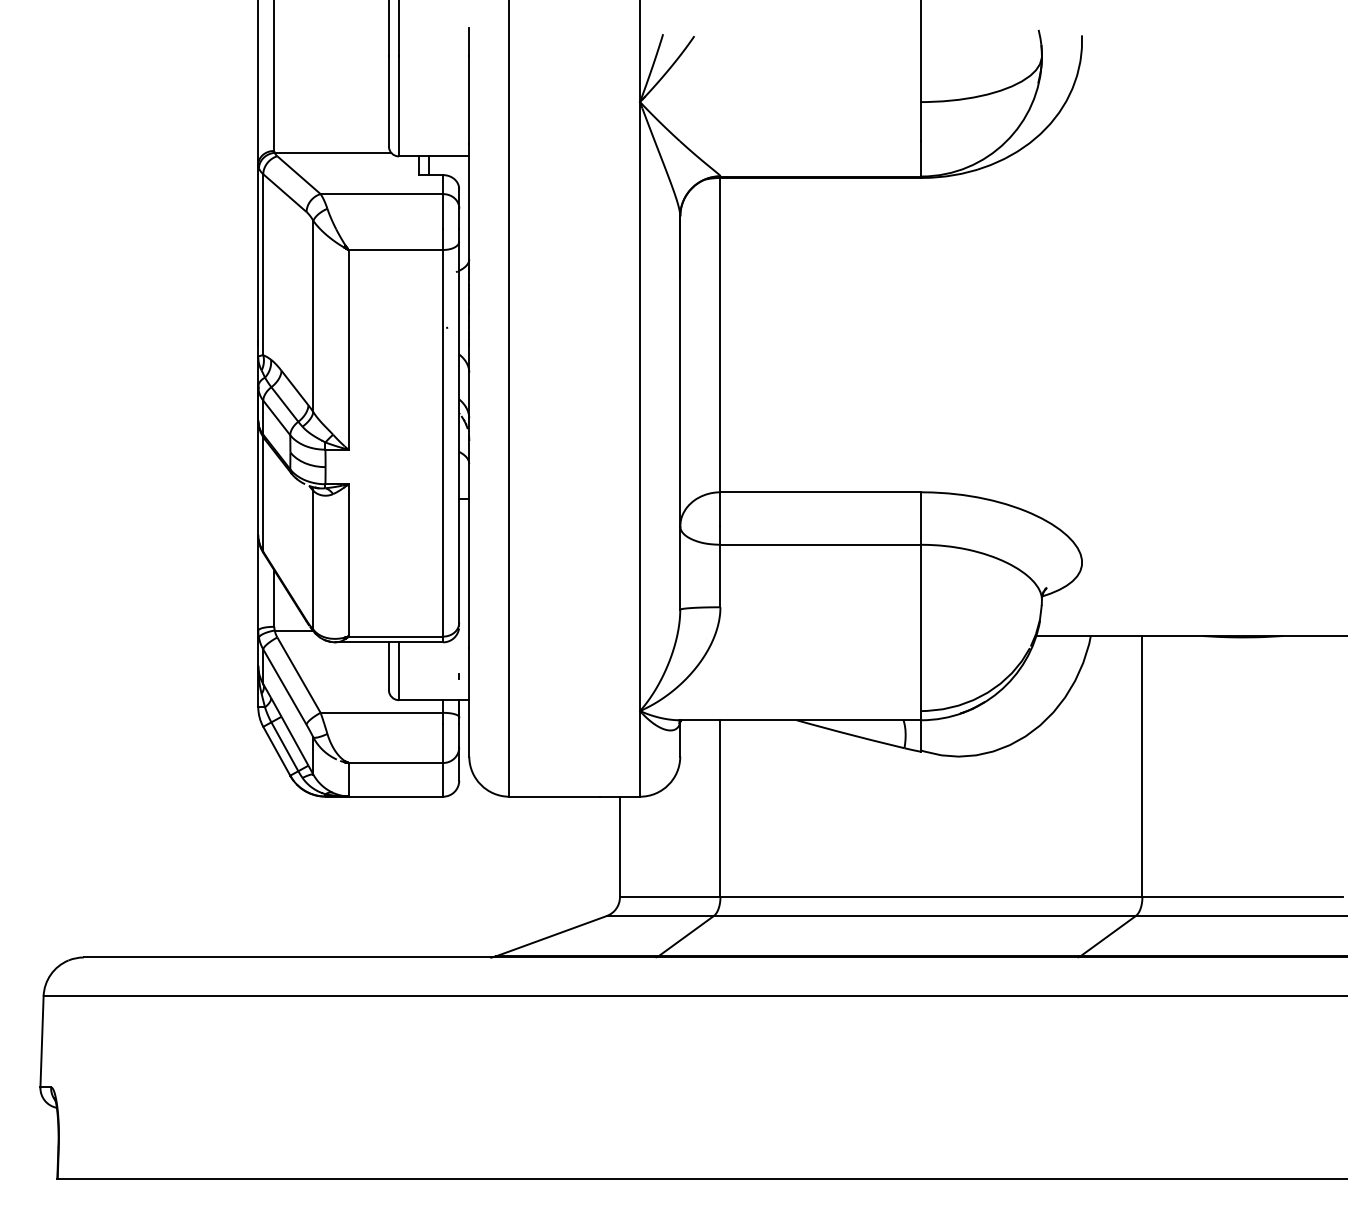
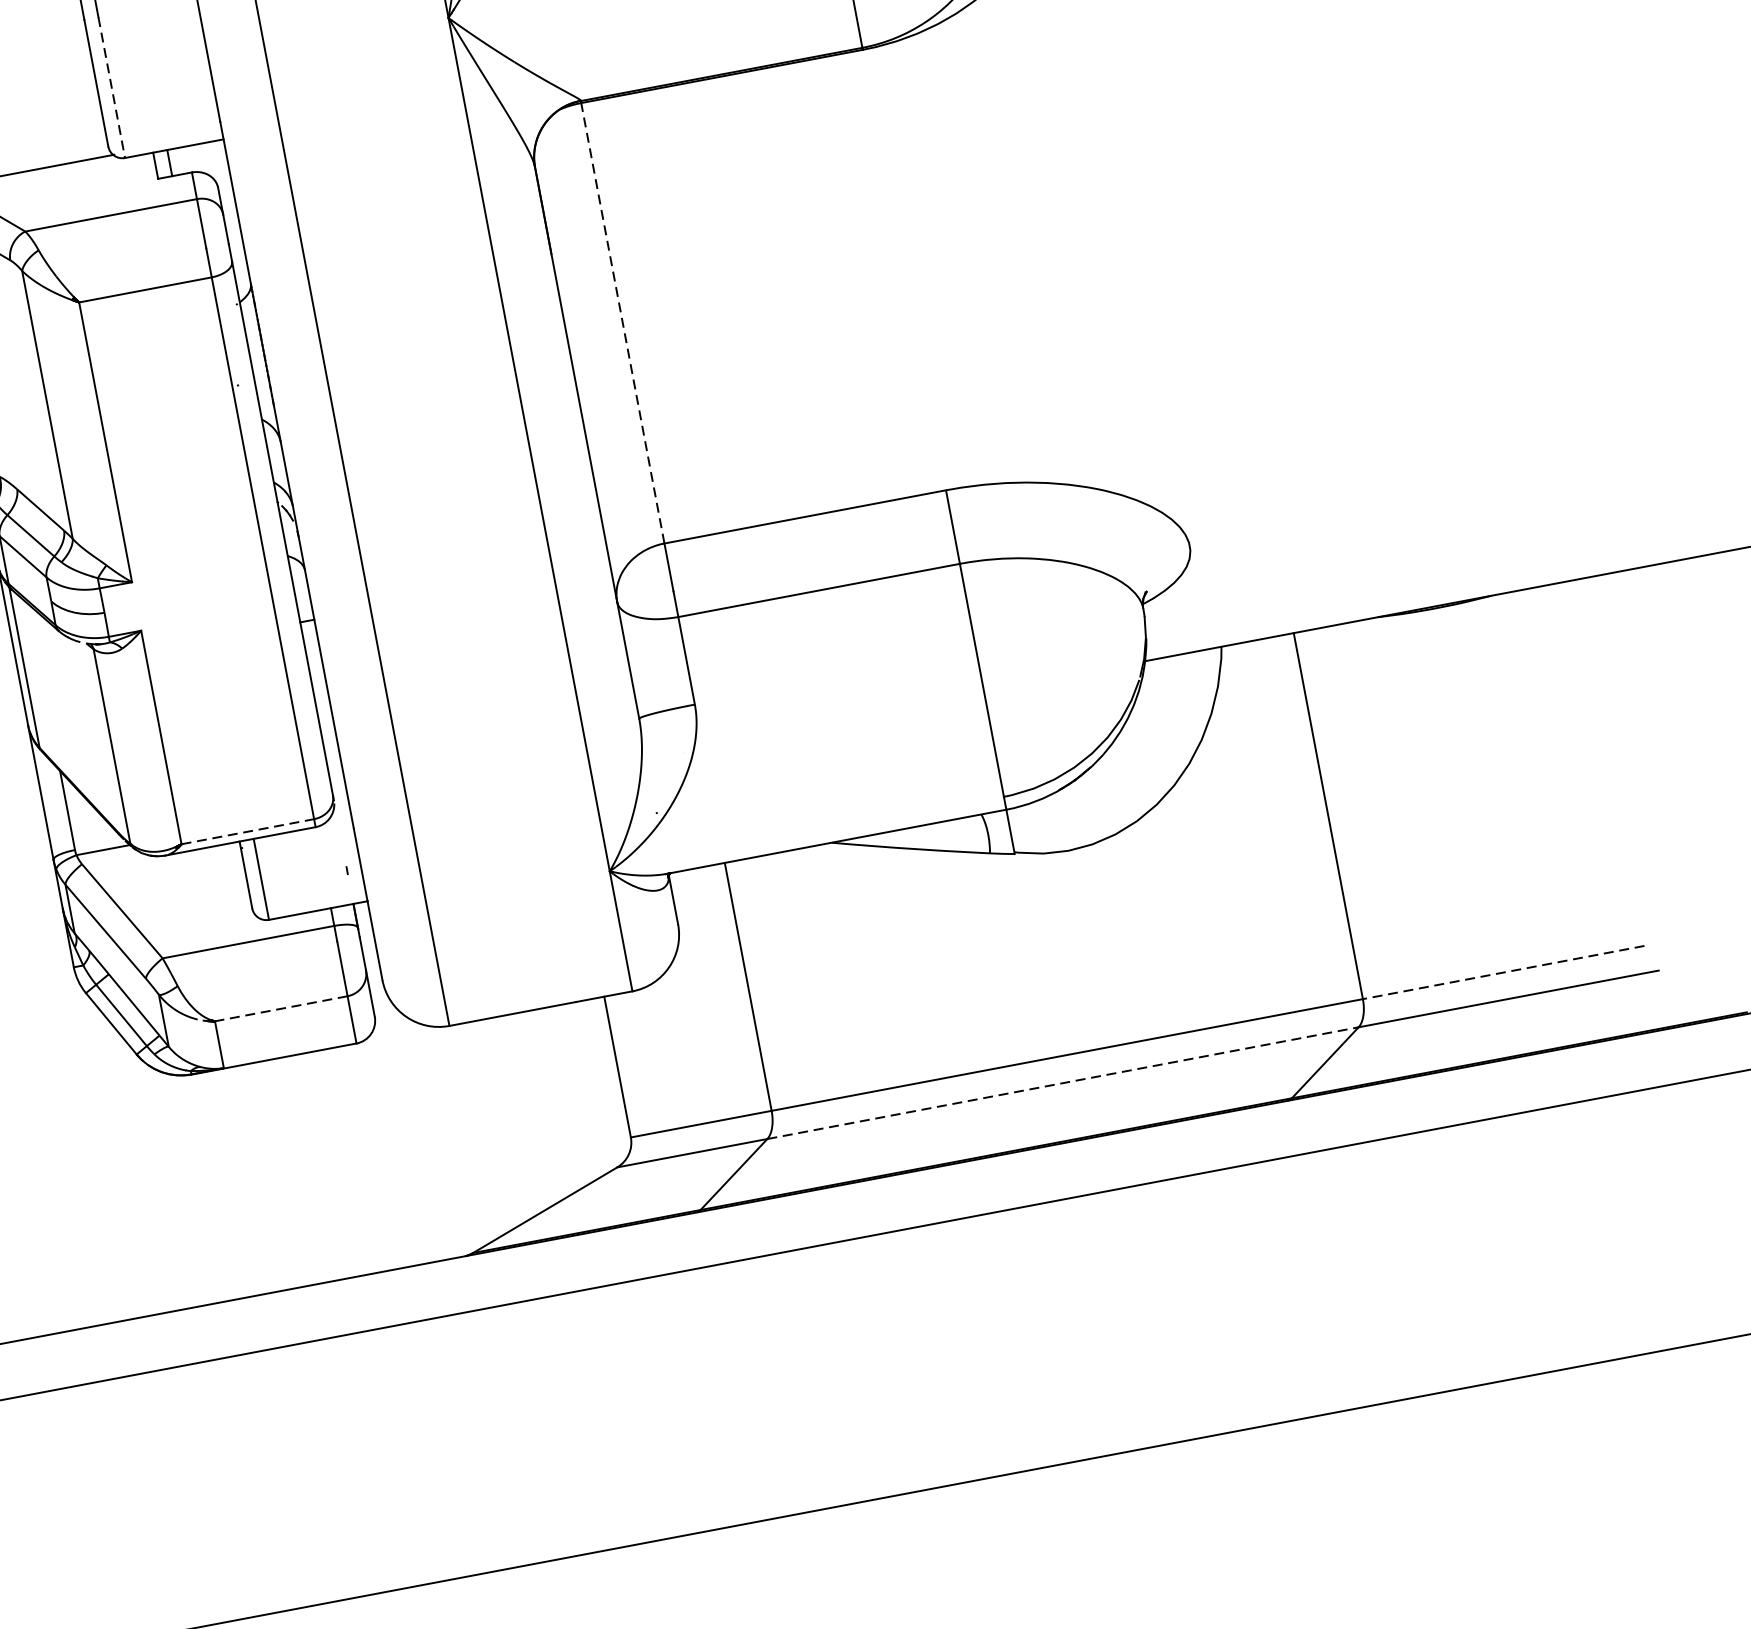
line: (398, 106) -> (111, 88), solid -> dashed
line: (720, 334) -> (622, 322), solid -> dashed
line: (396, 636) -> (248, 831), solid -> dashed
line: (395, 763) -> (280, 1009), solid -> dashed
line: (1242, 897) -> (1503, 973), solid -> dashed
line: (924, 916) -> (1062, 1083), solid -> dashed

